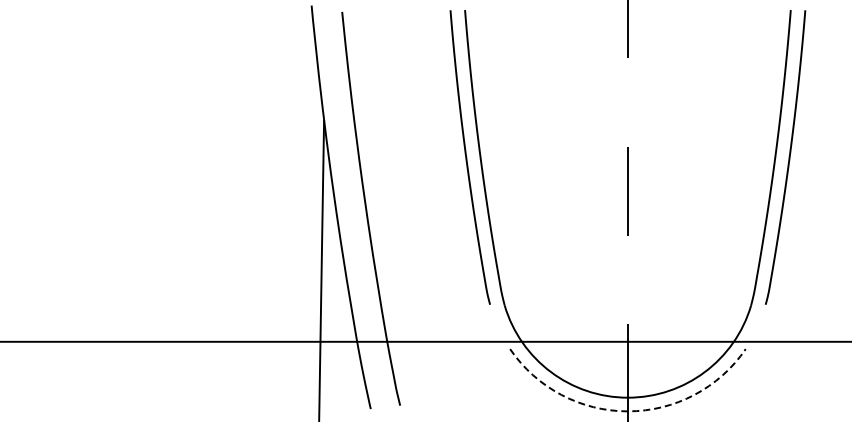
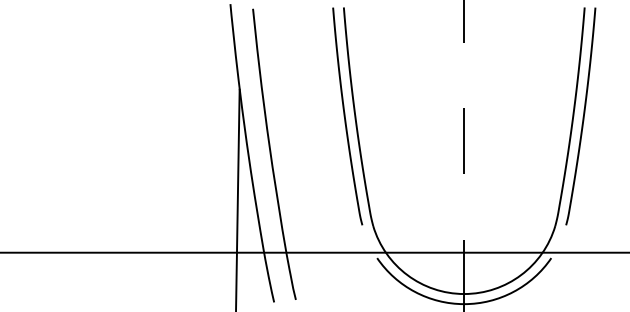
arc: (627, 411) -> (463, 304), dashed -> solid

